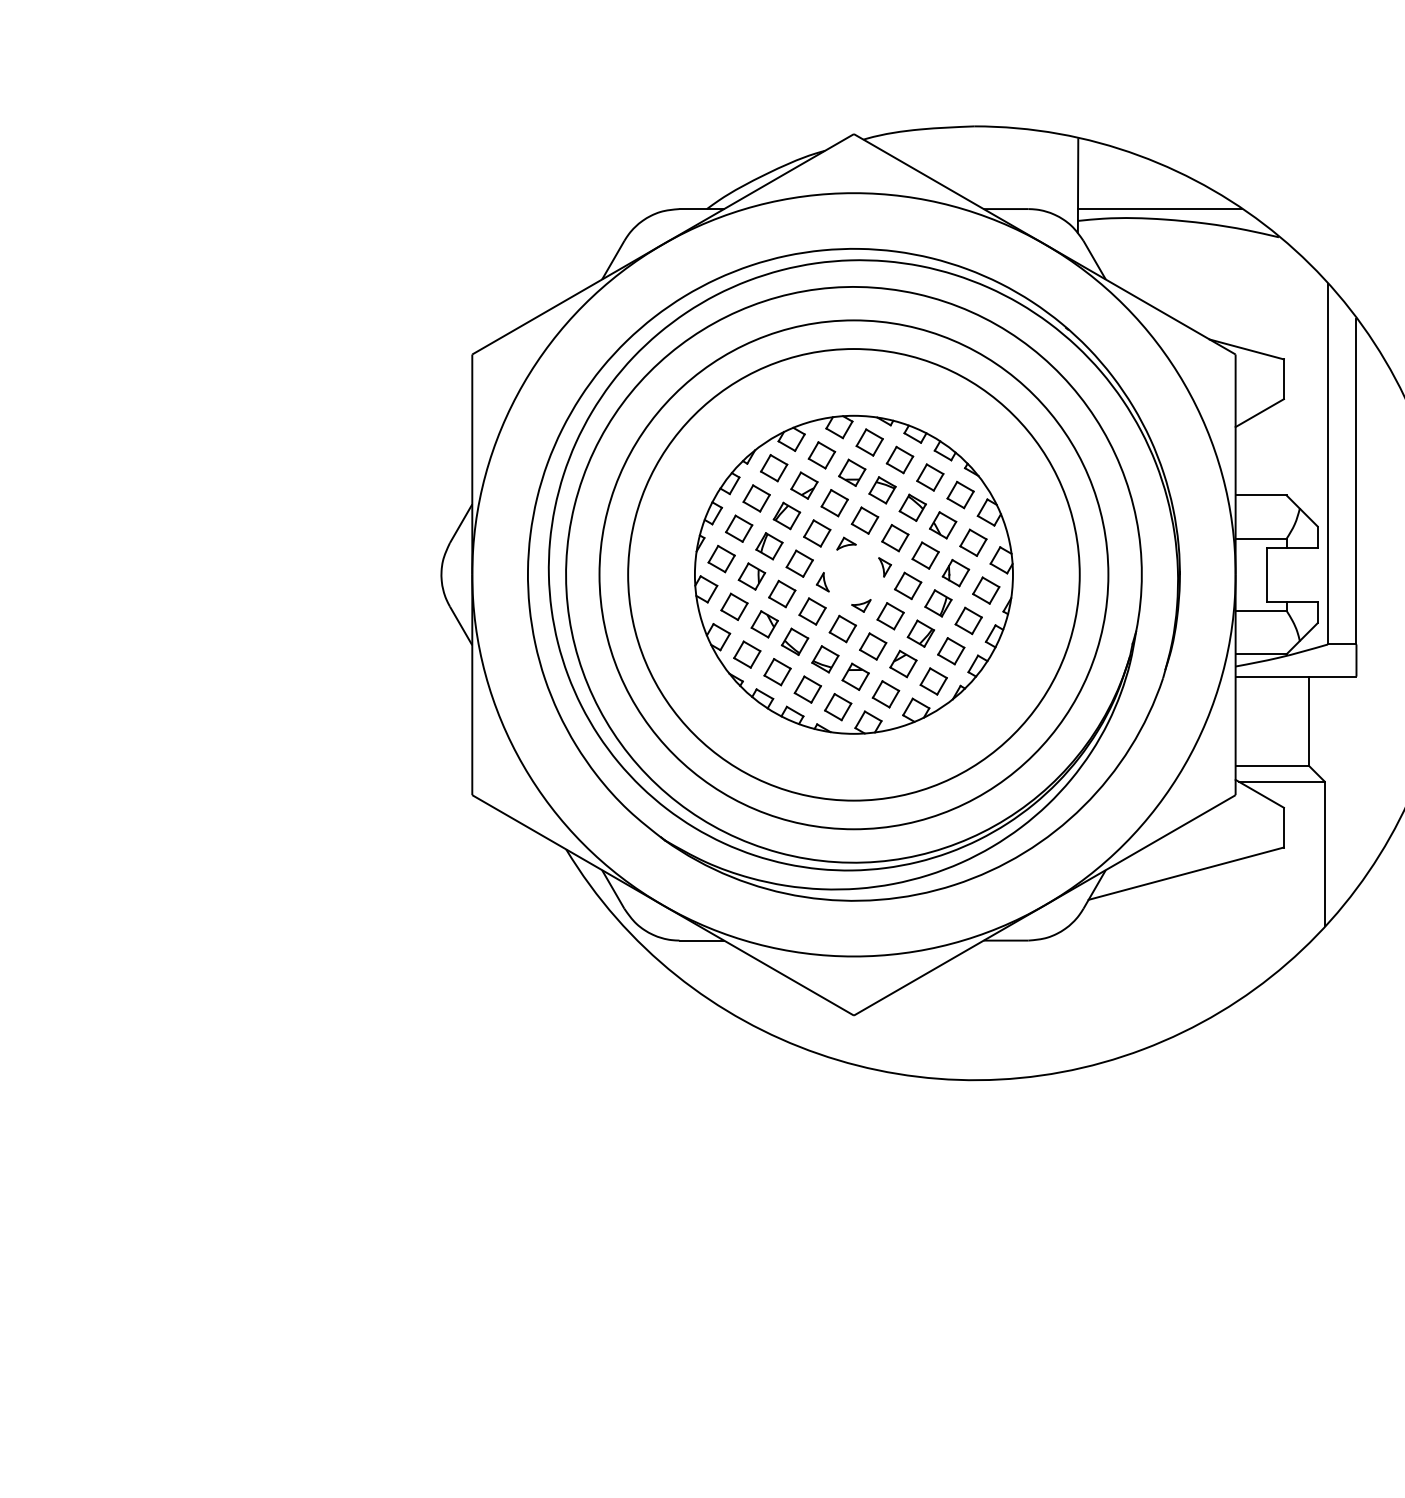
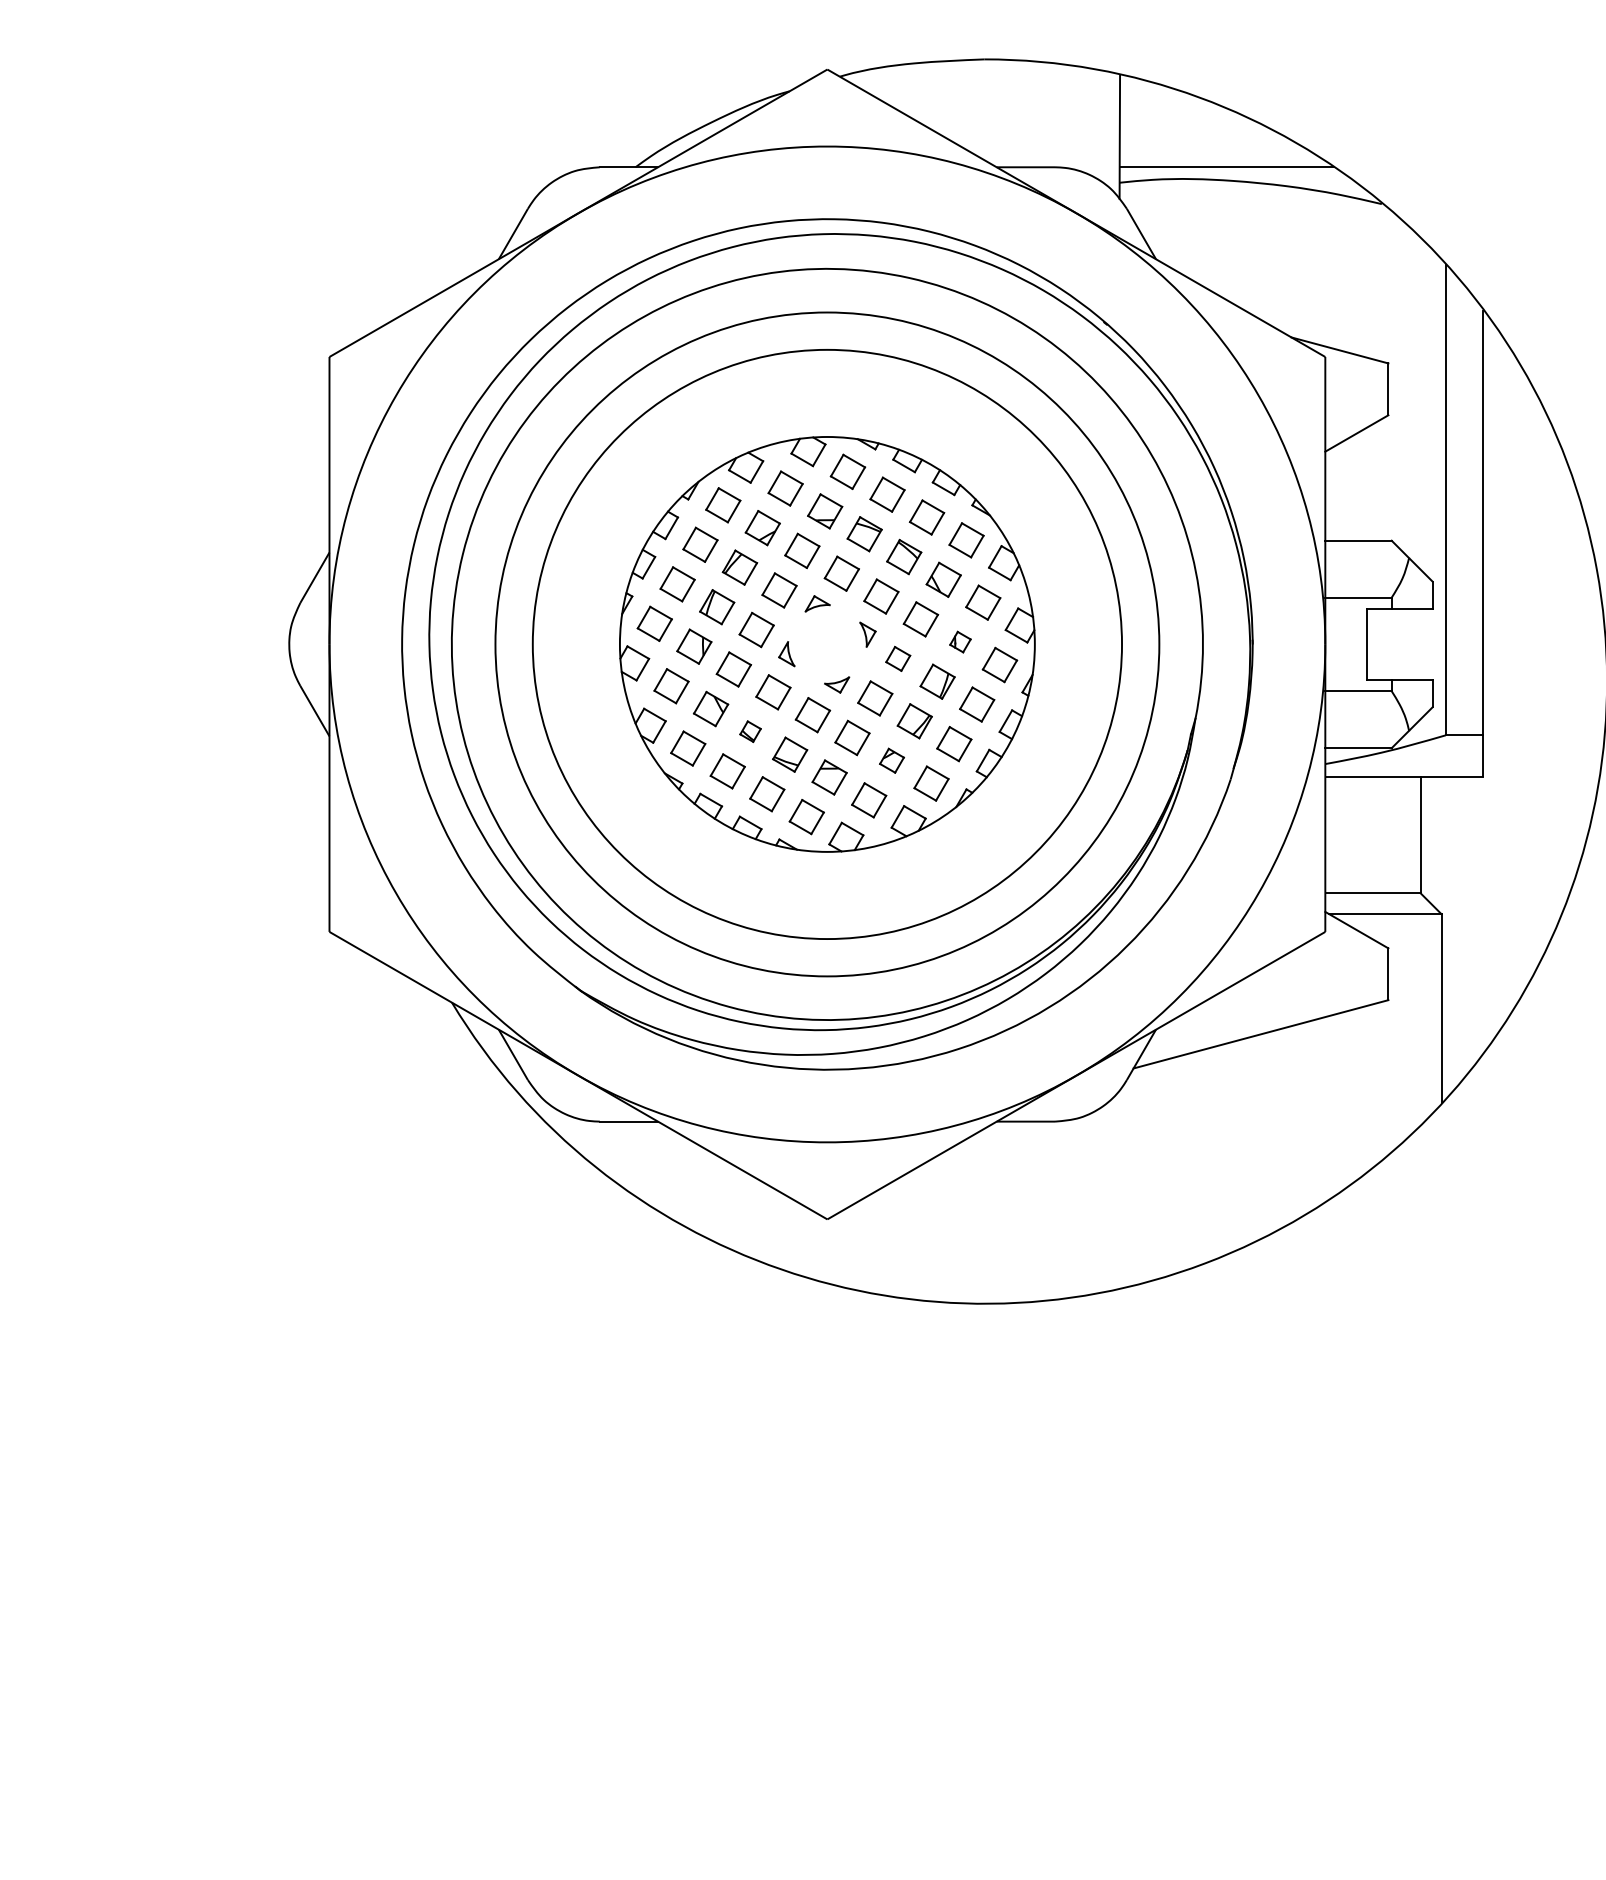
part: (955, 572) -> (959, 641), size x0.6
part: (908, 585) -> (898, 658), size x0.7
part: (794, 641) -> (749, 731), size x0.6
part: (903, 663) -> (892, 760), size x0.7

